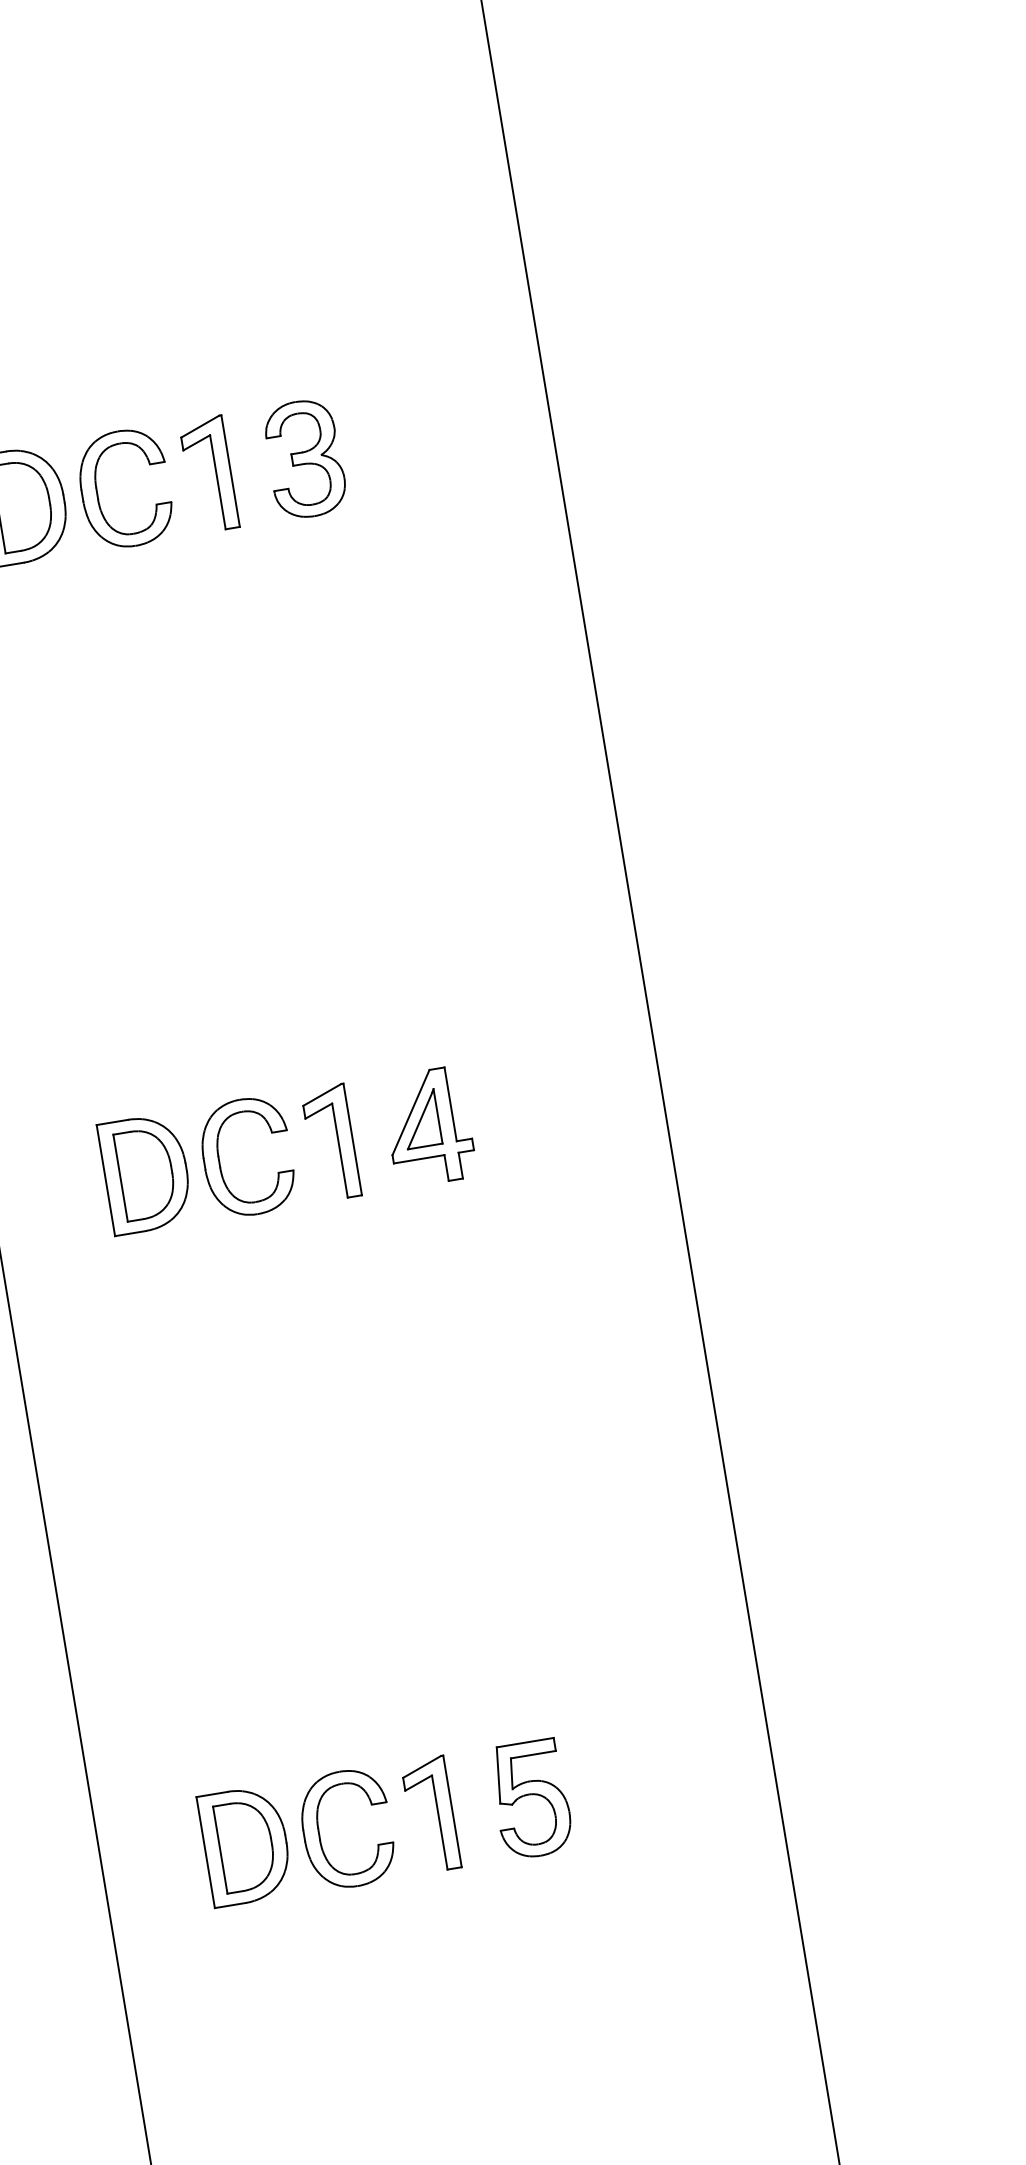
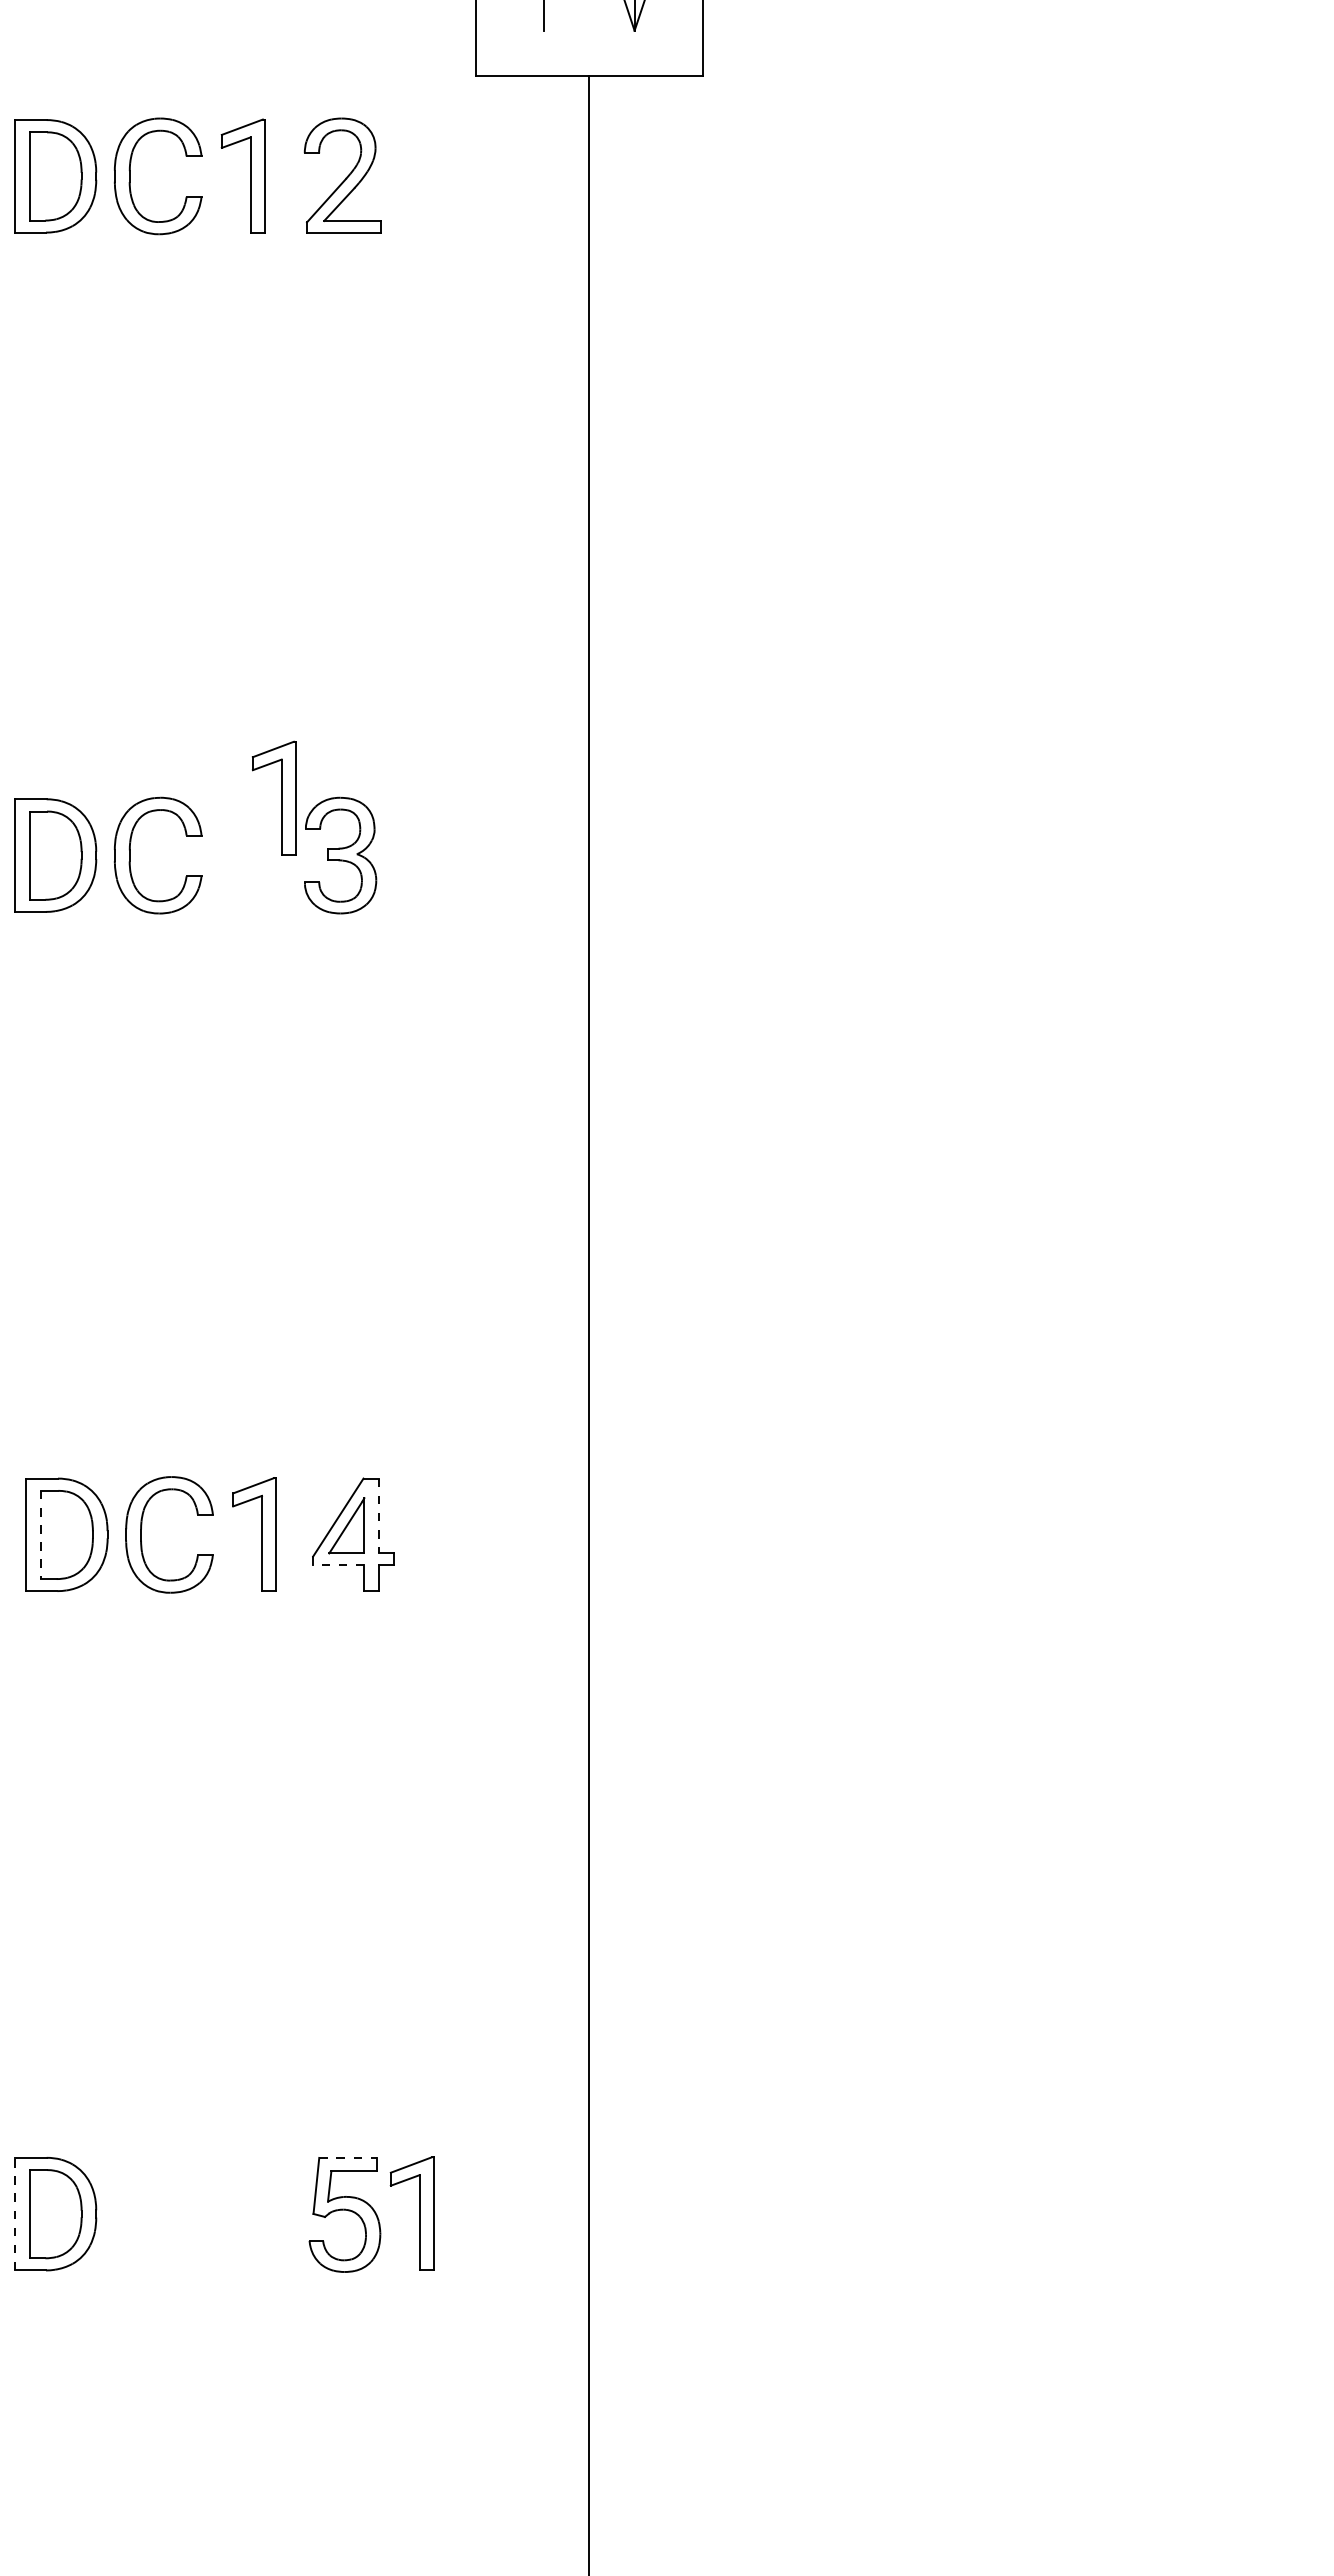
part: (216, 472) -> (281, 797), moved
line: (450, 1104) -> (378, 1516), solid -> dashed
line: (419, 1159) -> (338, 1565), solid -> dashed
line: (121, 1178) -> (41, 1535), solid -> dashed
line: (525, 1742) -> (348, 2157), solid -> dashed
part: (438, 1813) -> (419, 2213), moved
part: (319, 1833) -> (130, 2213), removed
line: (205, 1851) -> (14, 2213), solid -> dashed

